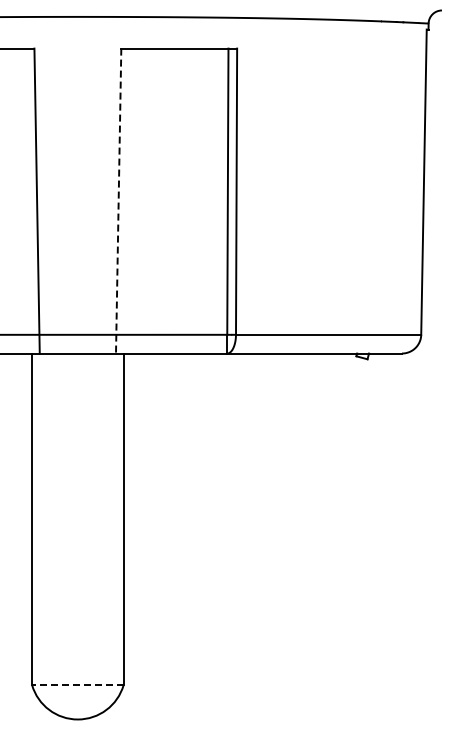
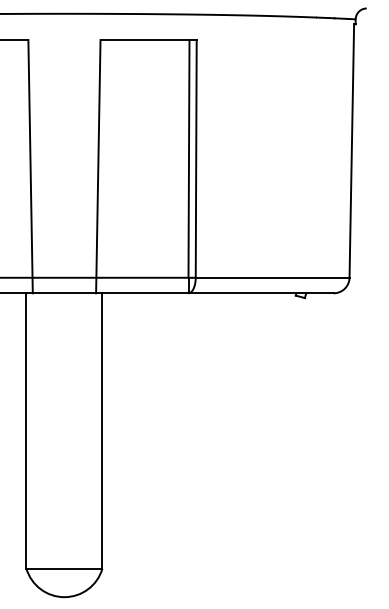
line: (118, 201) -> (98, 167), dashed -> solid
line: (77, 685) -> (64, 568), dashed -> solid

